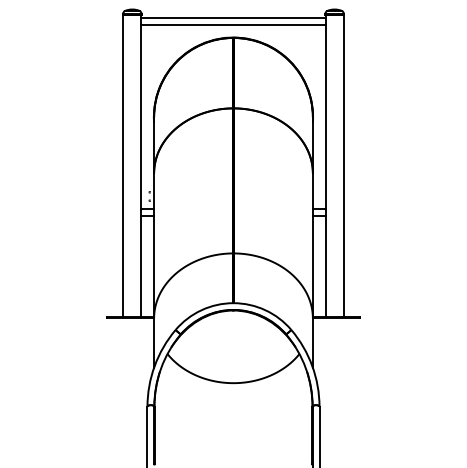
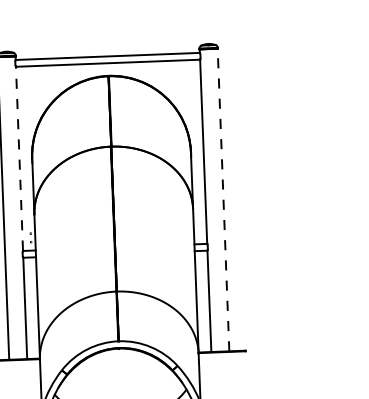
line: (141, 117) -> (19, 159), solid -> dashed
line: (343, 165) -> (223, 199), solid -> dashed

